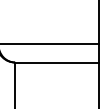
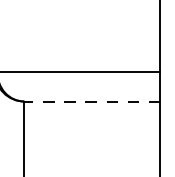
line: (56, 62) -> (91, 101), solid -> dashed

